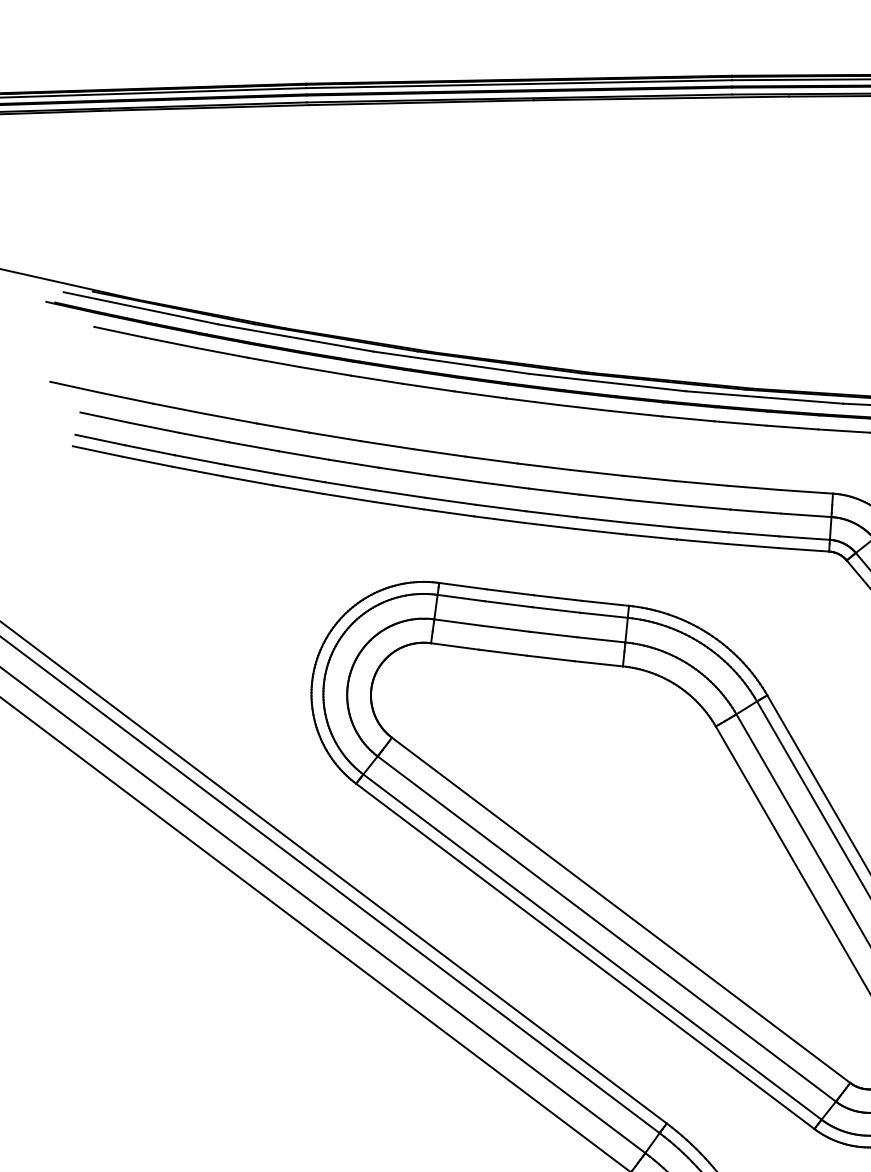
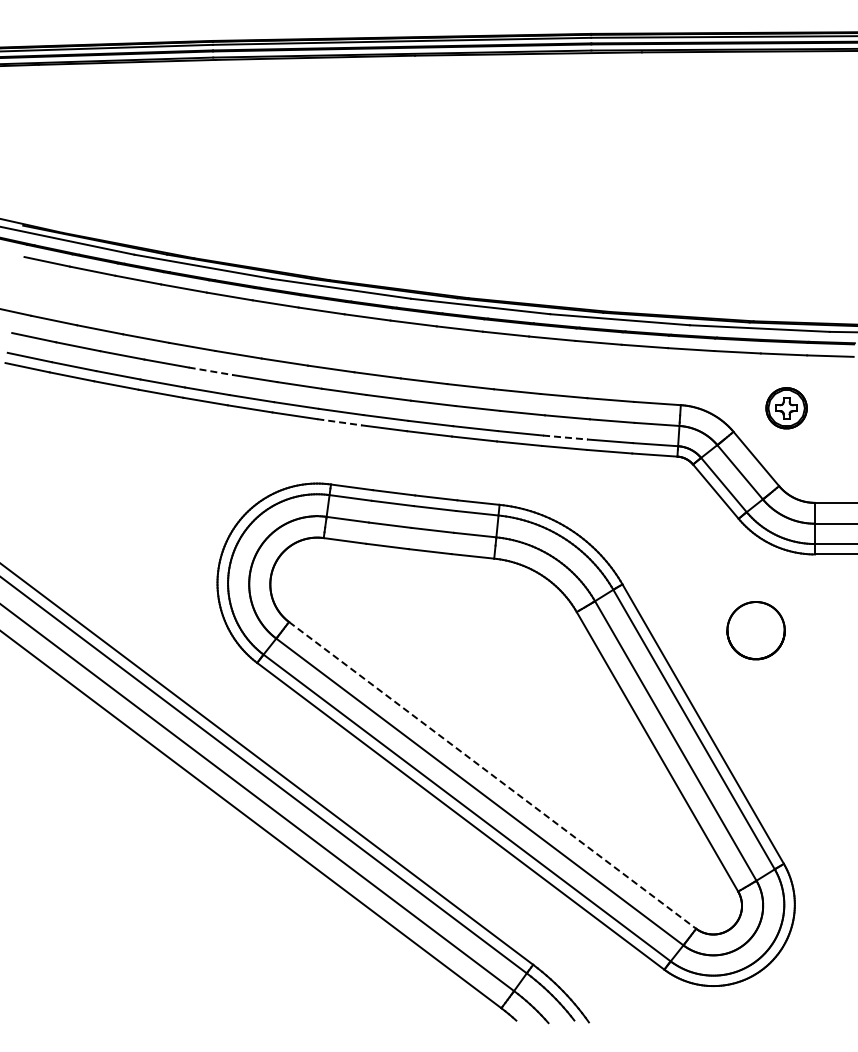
line: (304, 455) -> (211, 371), solid -> dashed
line: (448, 513) -> (339, 422), solid -> dashed
line: (703, 530) -> (565, 437), solid -> dashed
line: (621, 910) -> (492, 775), solid -> dashed

